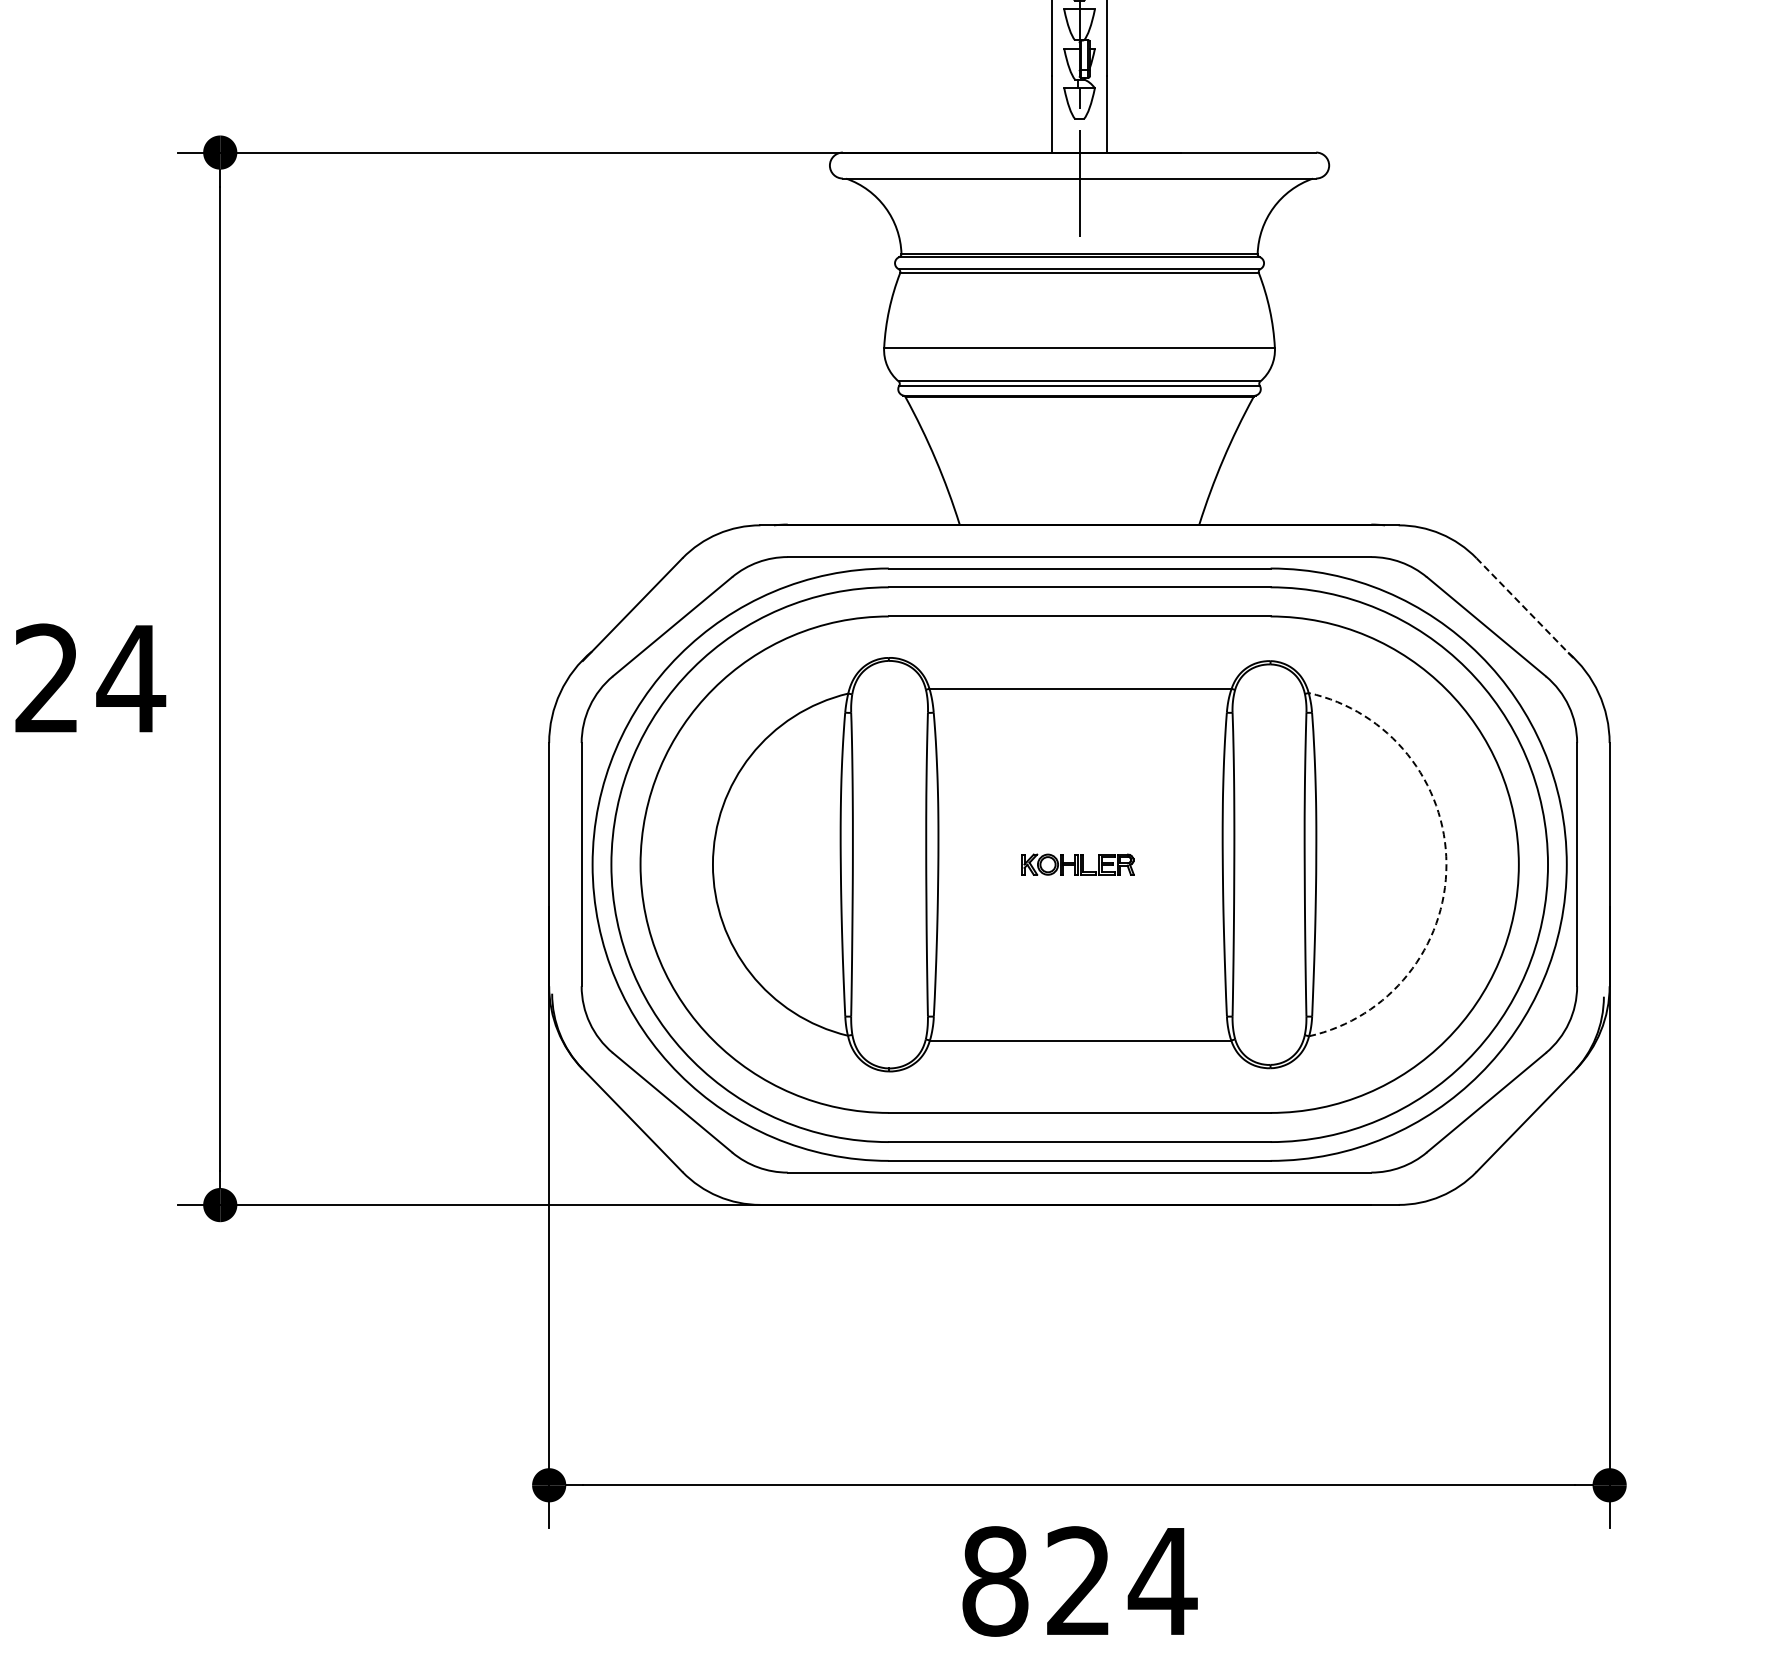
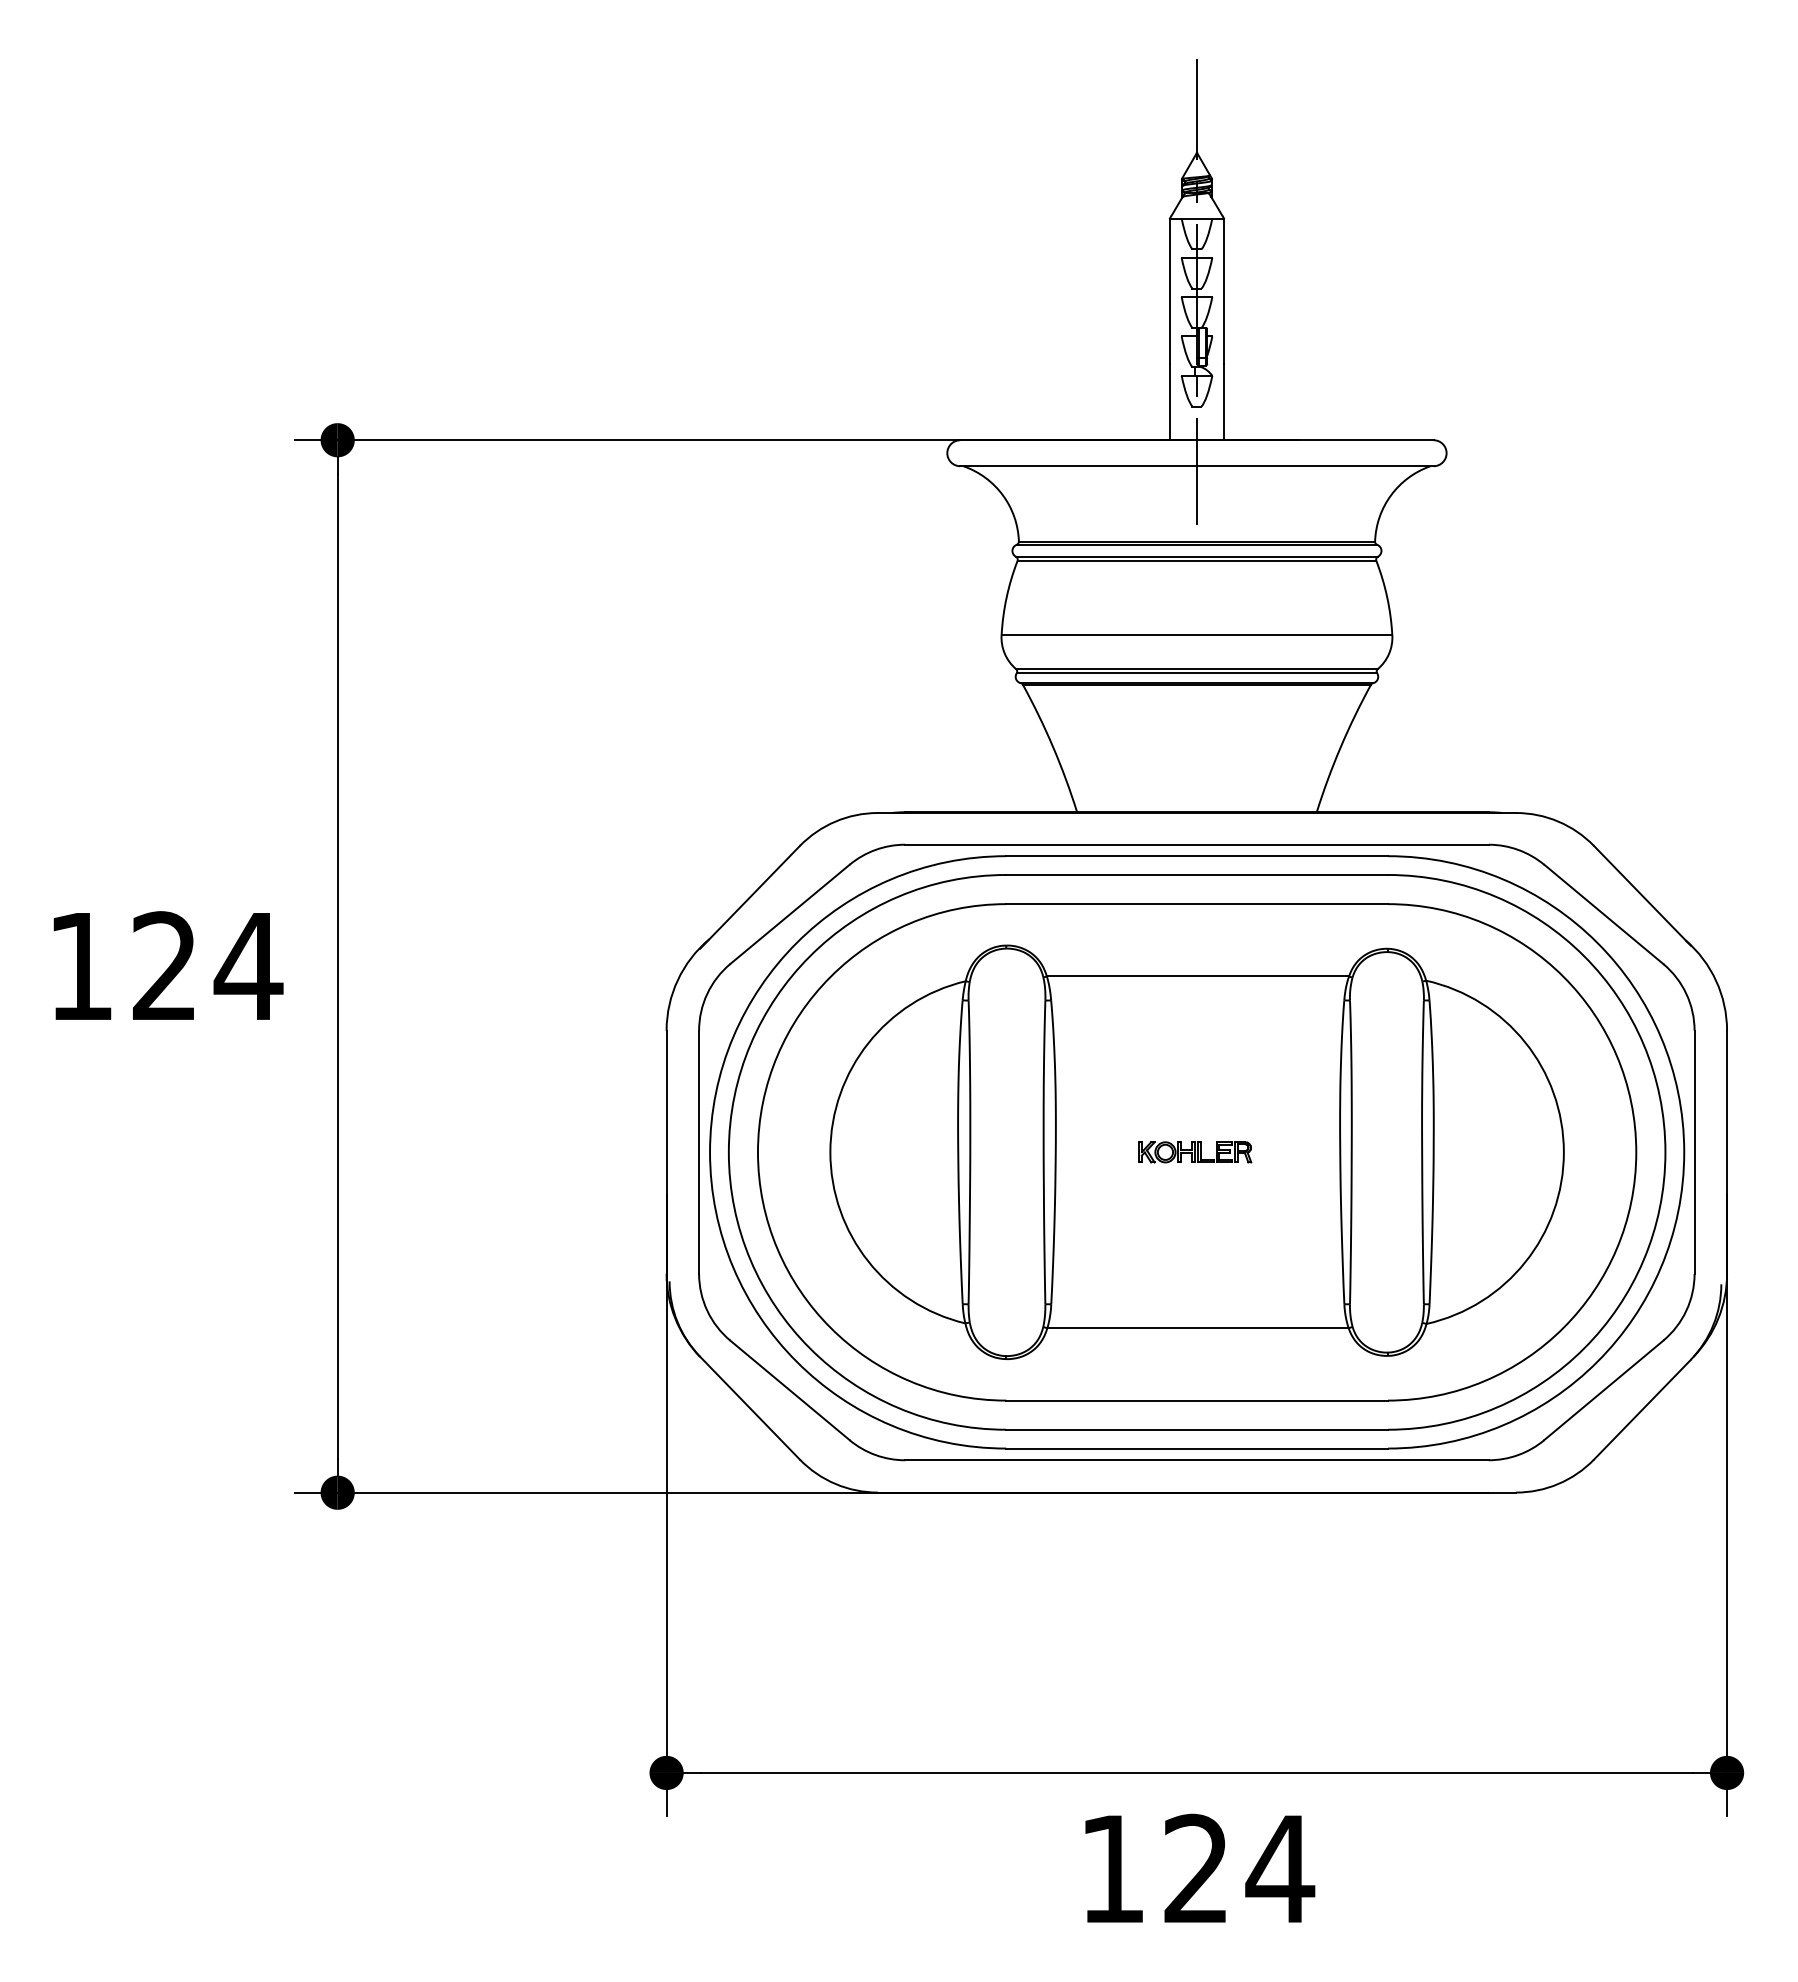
line: (1525, 607) -> (1642, 895), dashed -> solid
arc: (1446, 864) -> (1563, 1152), dashed -> solid
text: (995, 1580) -> (1112, 1868), 824 -> 124

